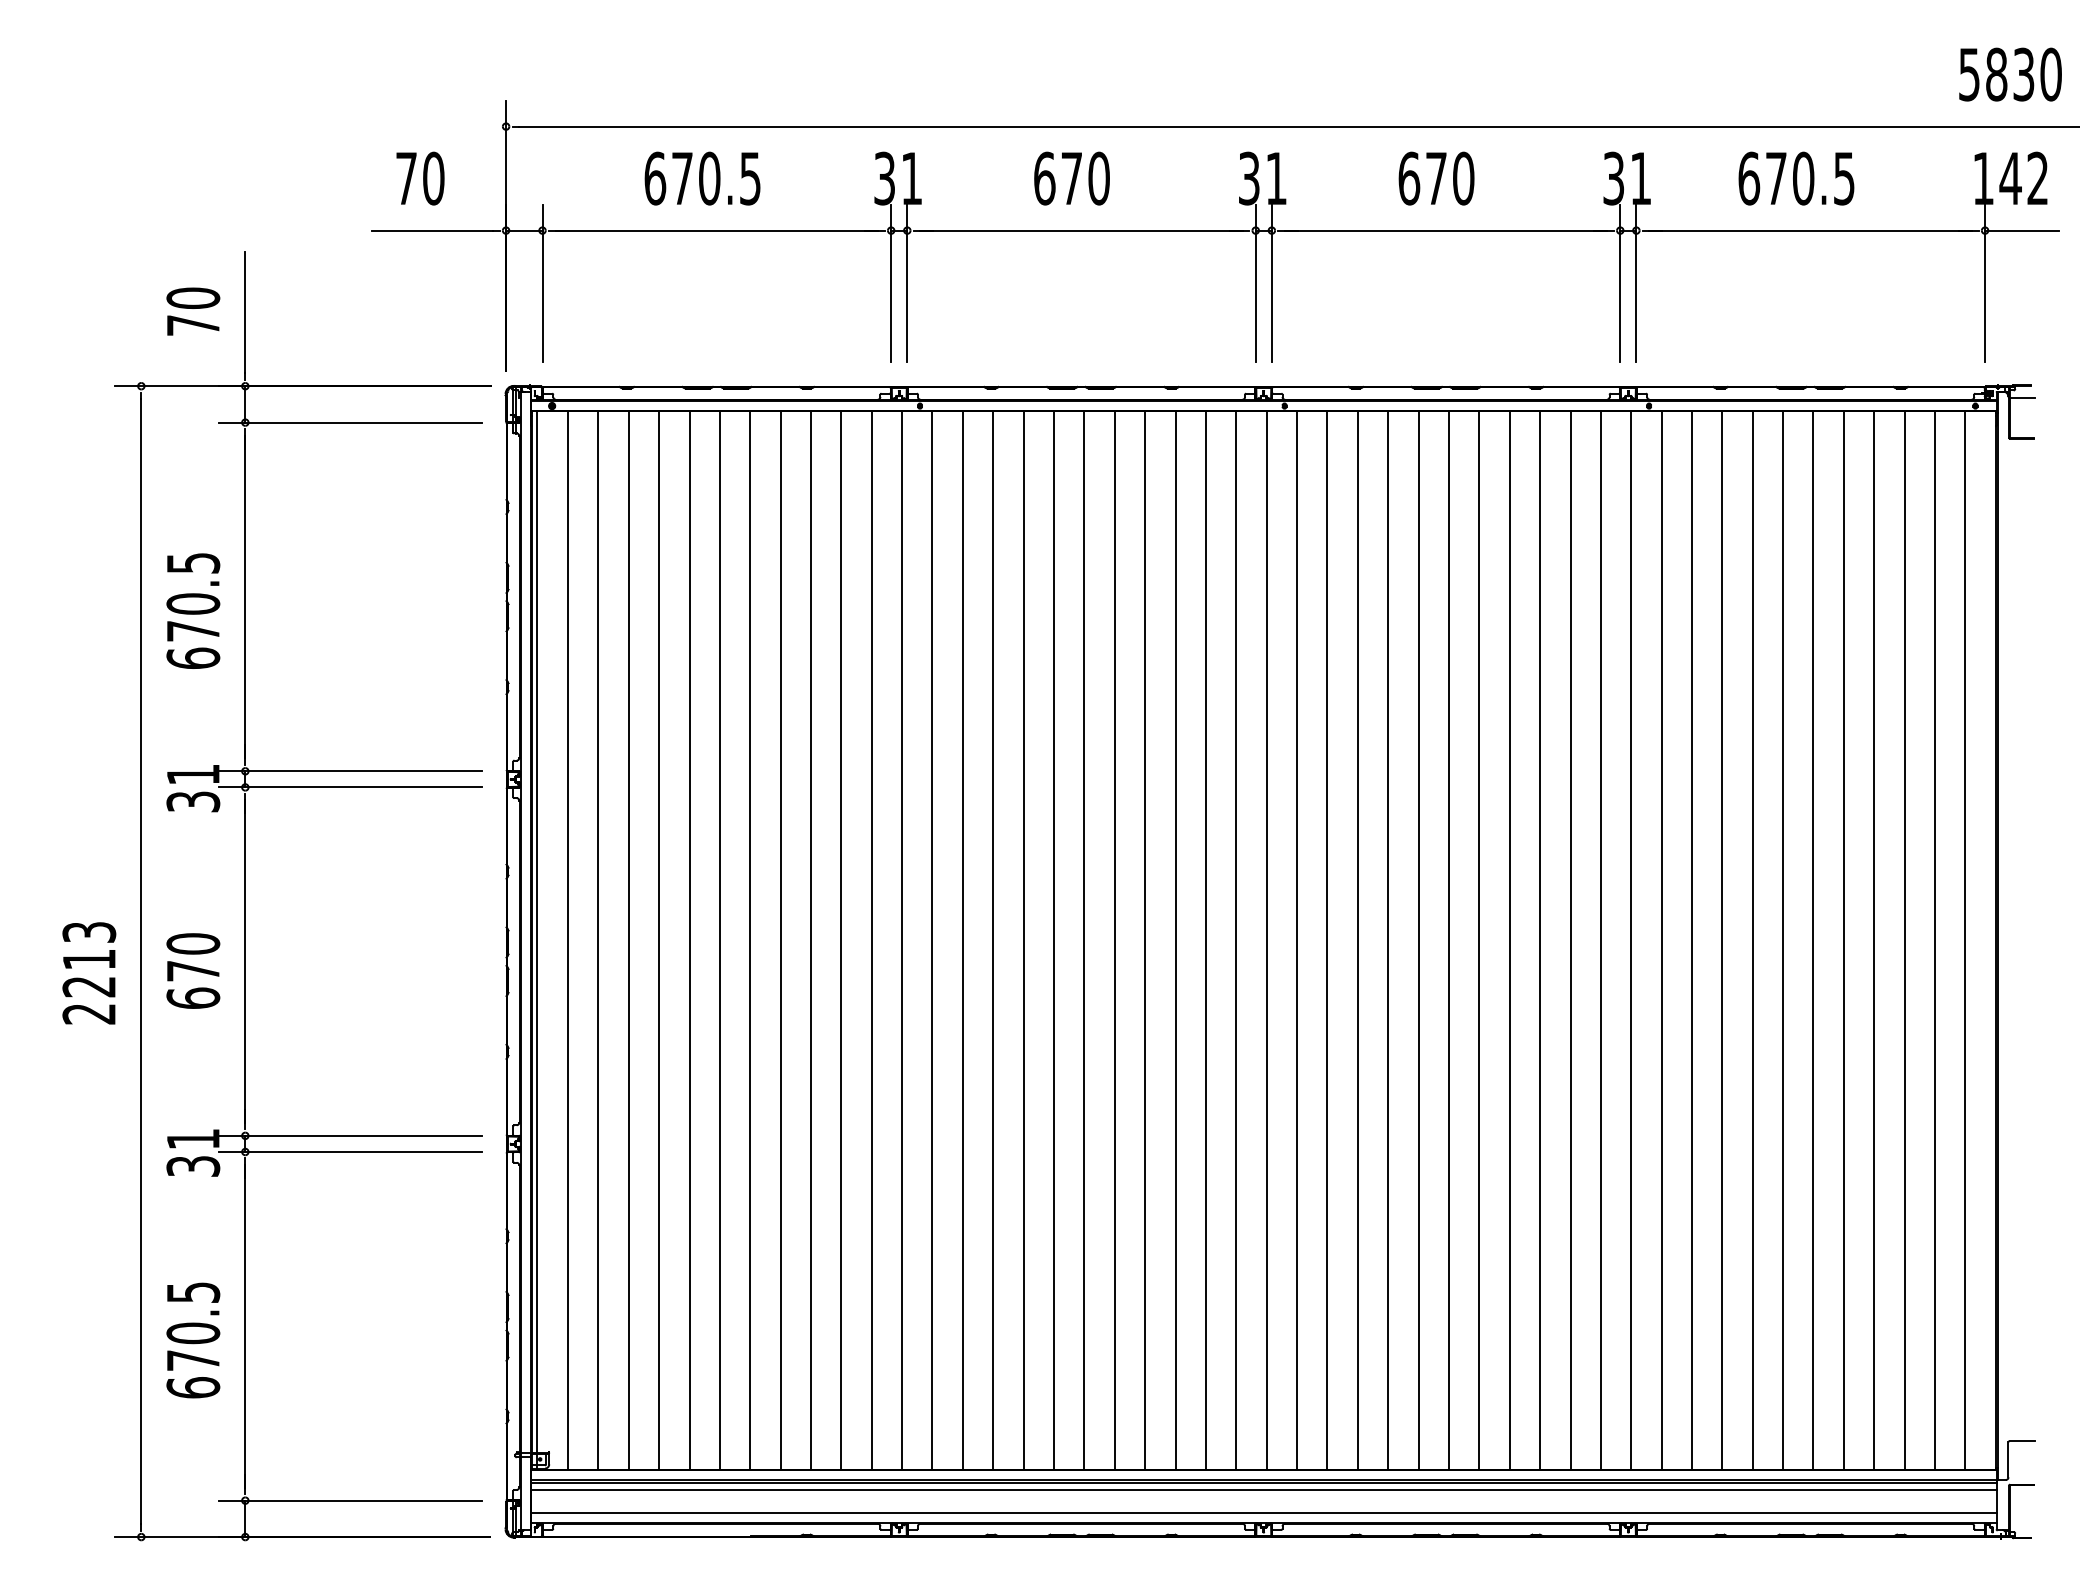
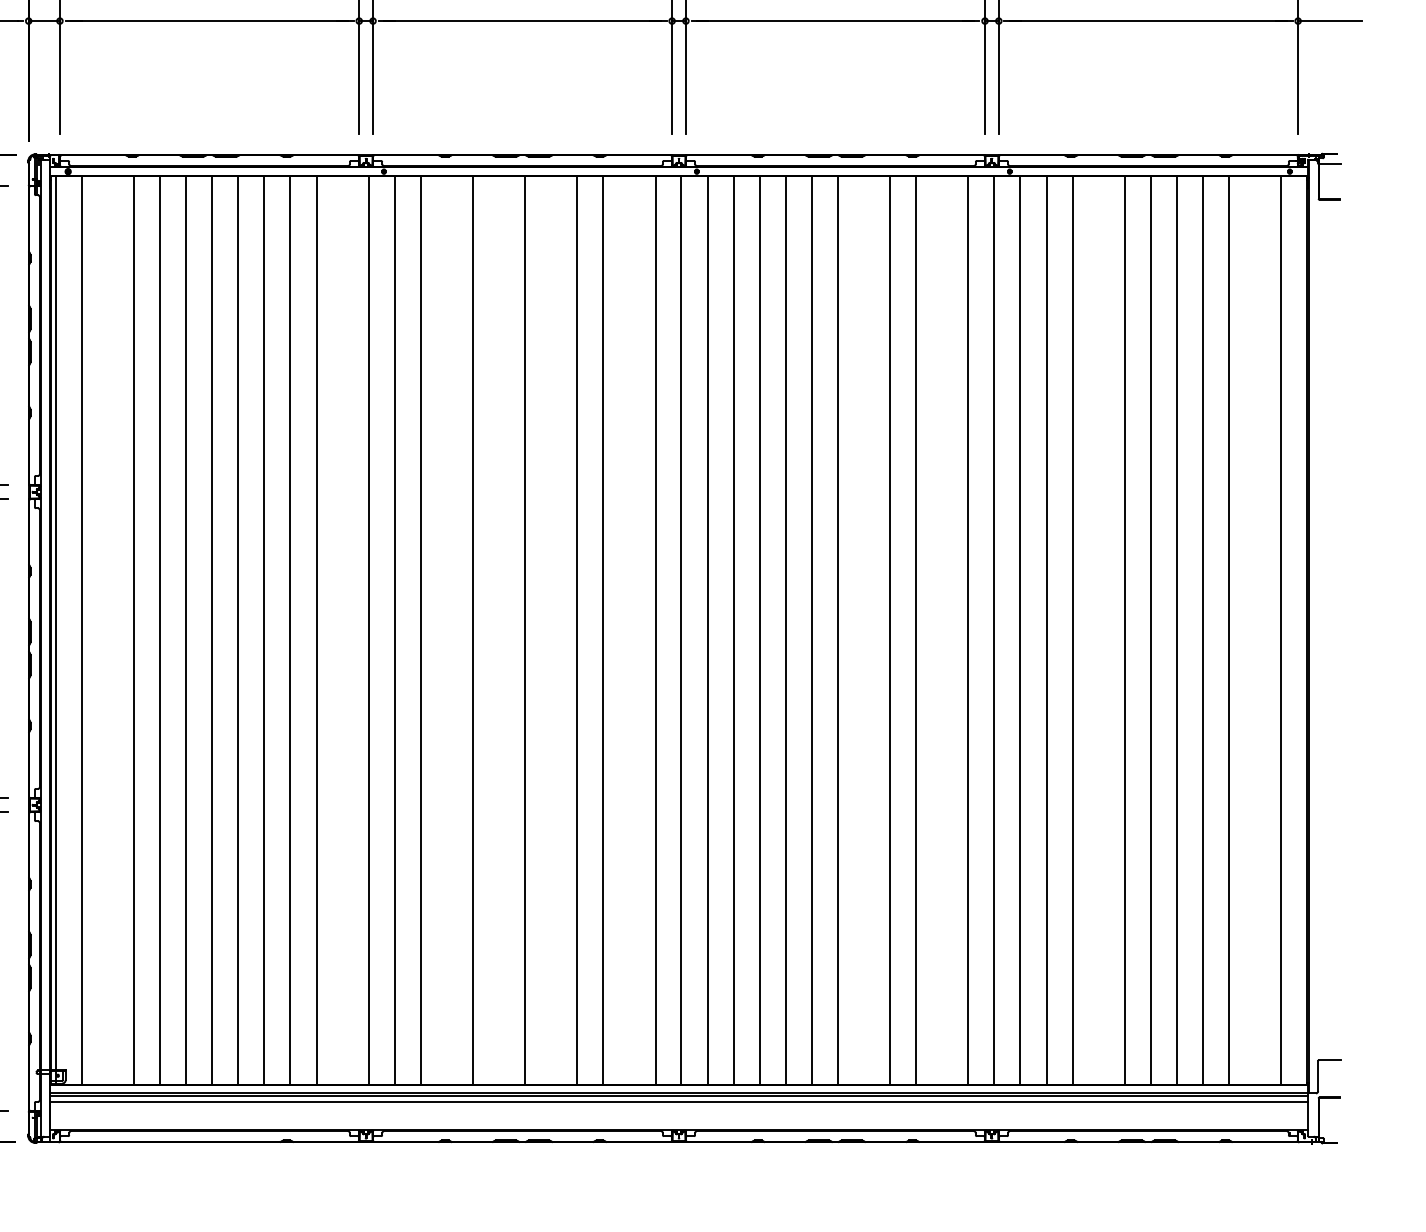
line: (598, 940) -> (108, 630), removed
line: (871, 940) -> (342, 630), removed
line: (993, 940) -> (447, 630), removed
line: (1054, 940) -> (499, 630), removed
line: (1114, 940) -> (550, 630), removed
line: (1205, 940) -> (628, 630), removed
line: (1479, 940) -> (864, 630), removed
line: (1570, 940) -> (942, 630), removed
line: (1752, 940) -> (1098, 630), removed
line: (1935, 940) -> (1255, 630), removed
line: (1263, 1512) -> (678, 1121), removed

